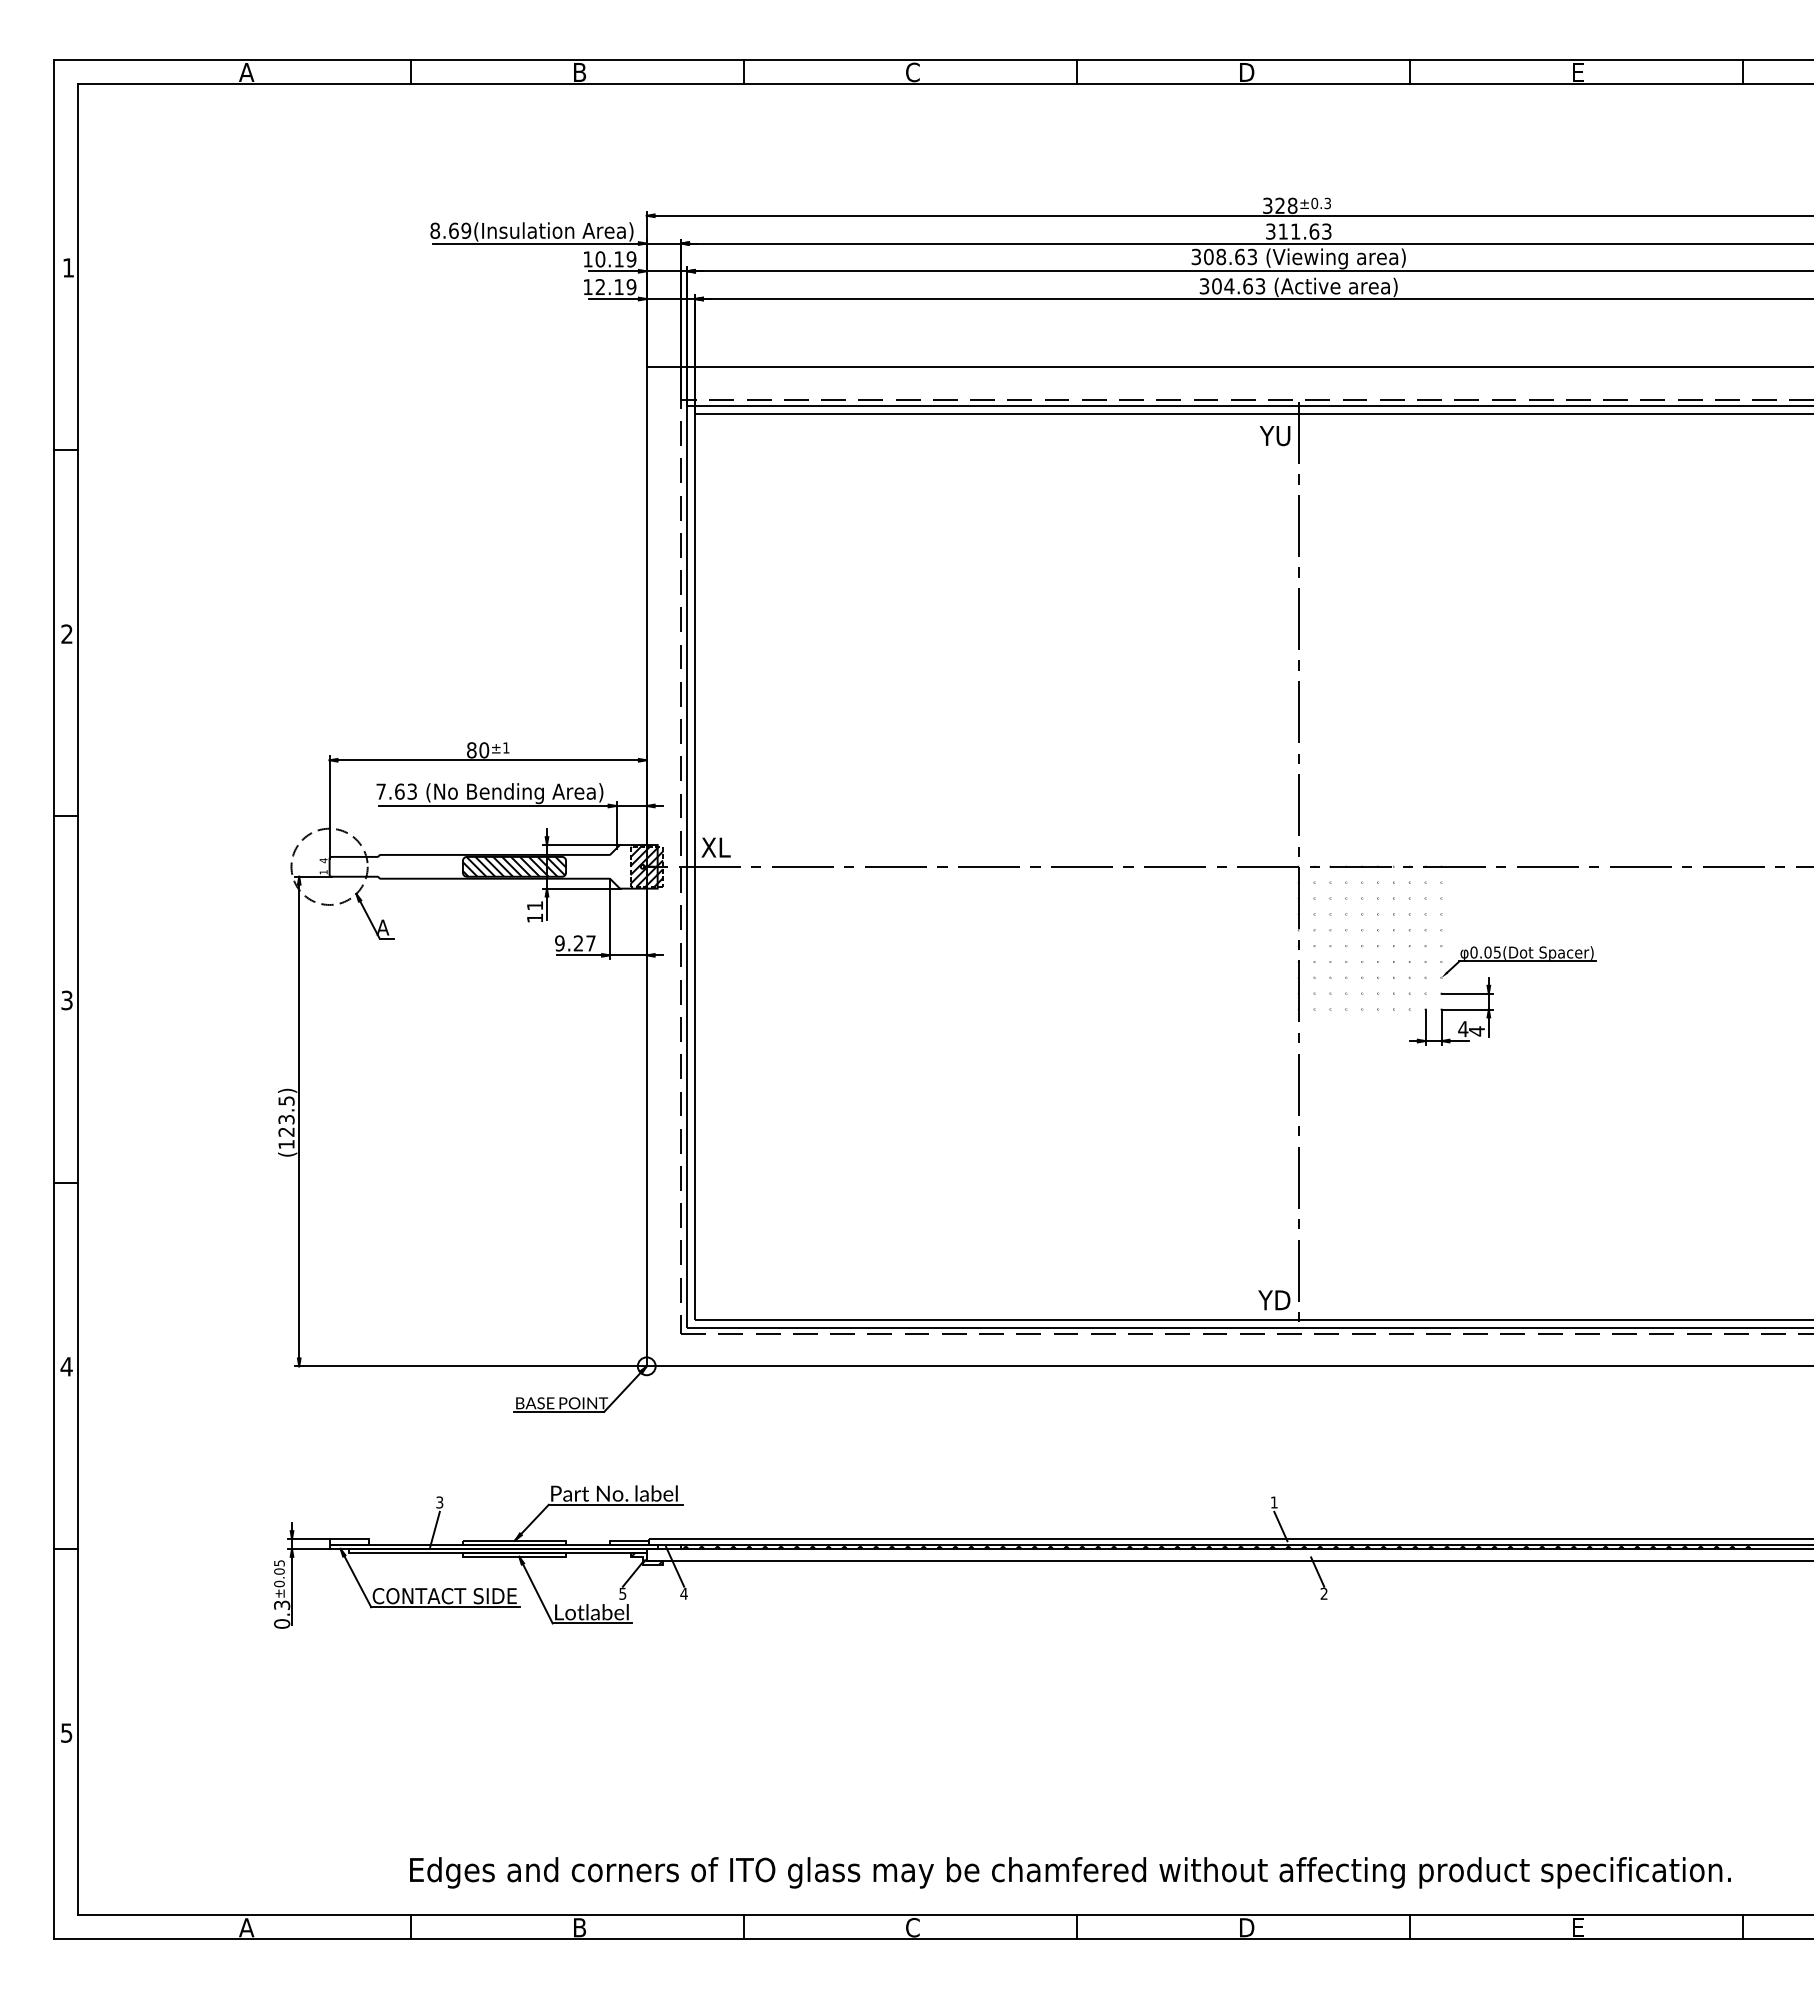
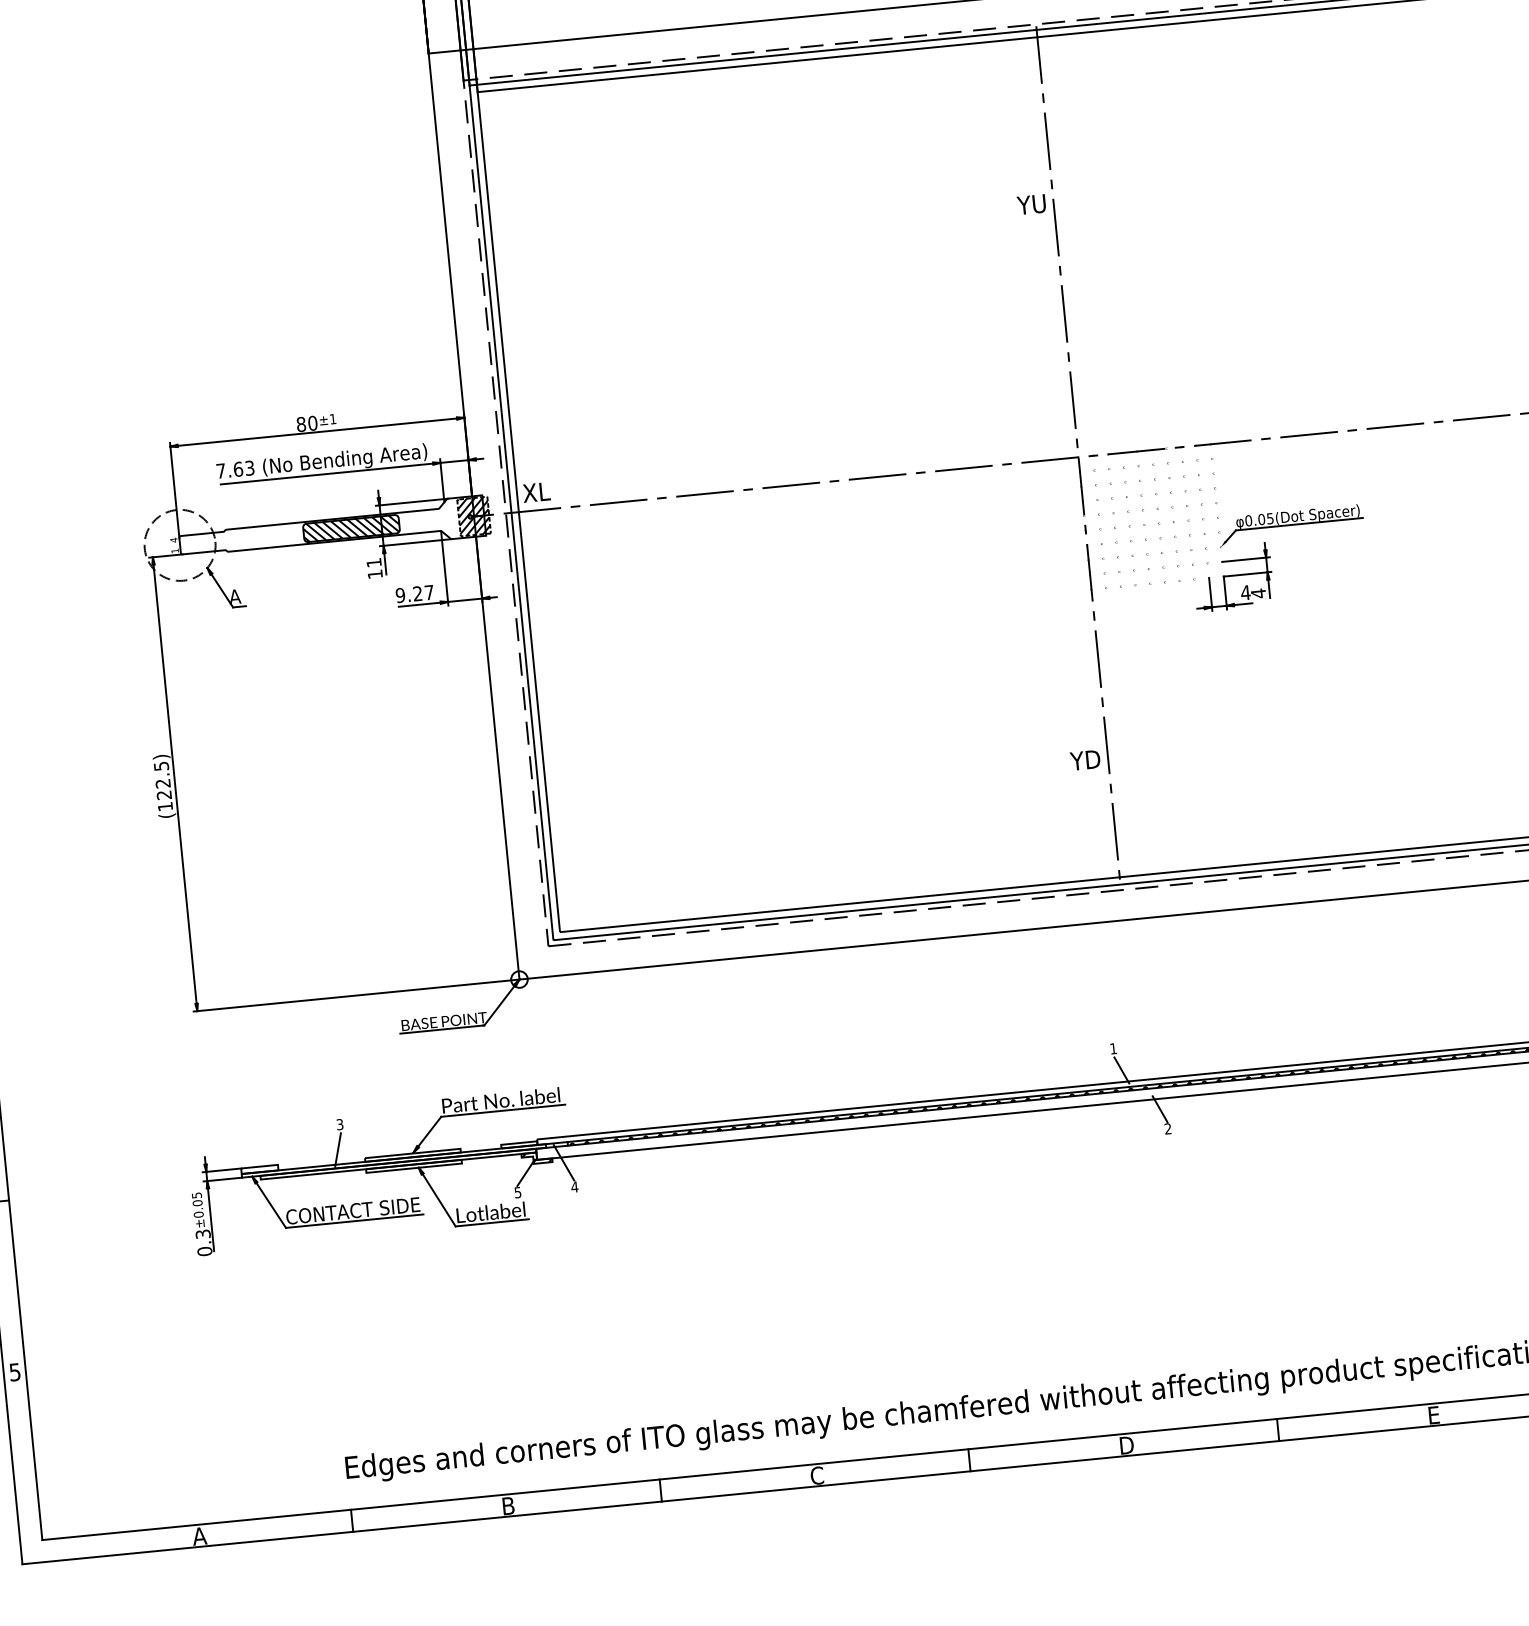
text: (1274, 436) -> (1031, 205), moved
text: (286, 1119) -> (163, 783), (123.5) -> (122.5)
text: (1274, 1300) -> (1085, 760), moved

